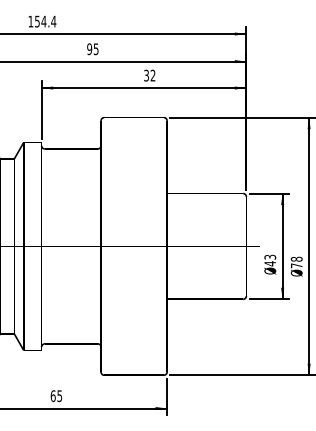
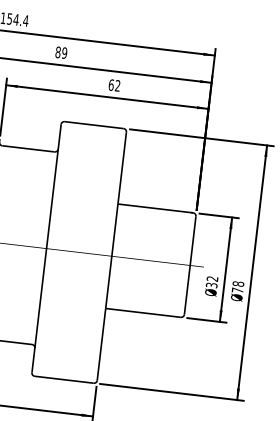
text: (92, 49) -> (60, 53), 95 -> 89
text: (146, 75) -> (111, 84), 32 -> 62
text: (270, 260) -> (212, 282), 43 -> 32

